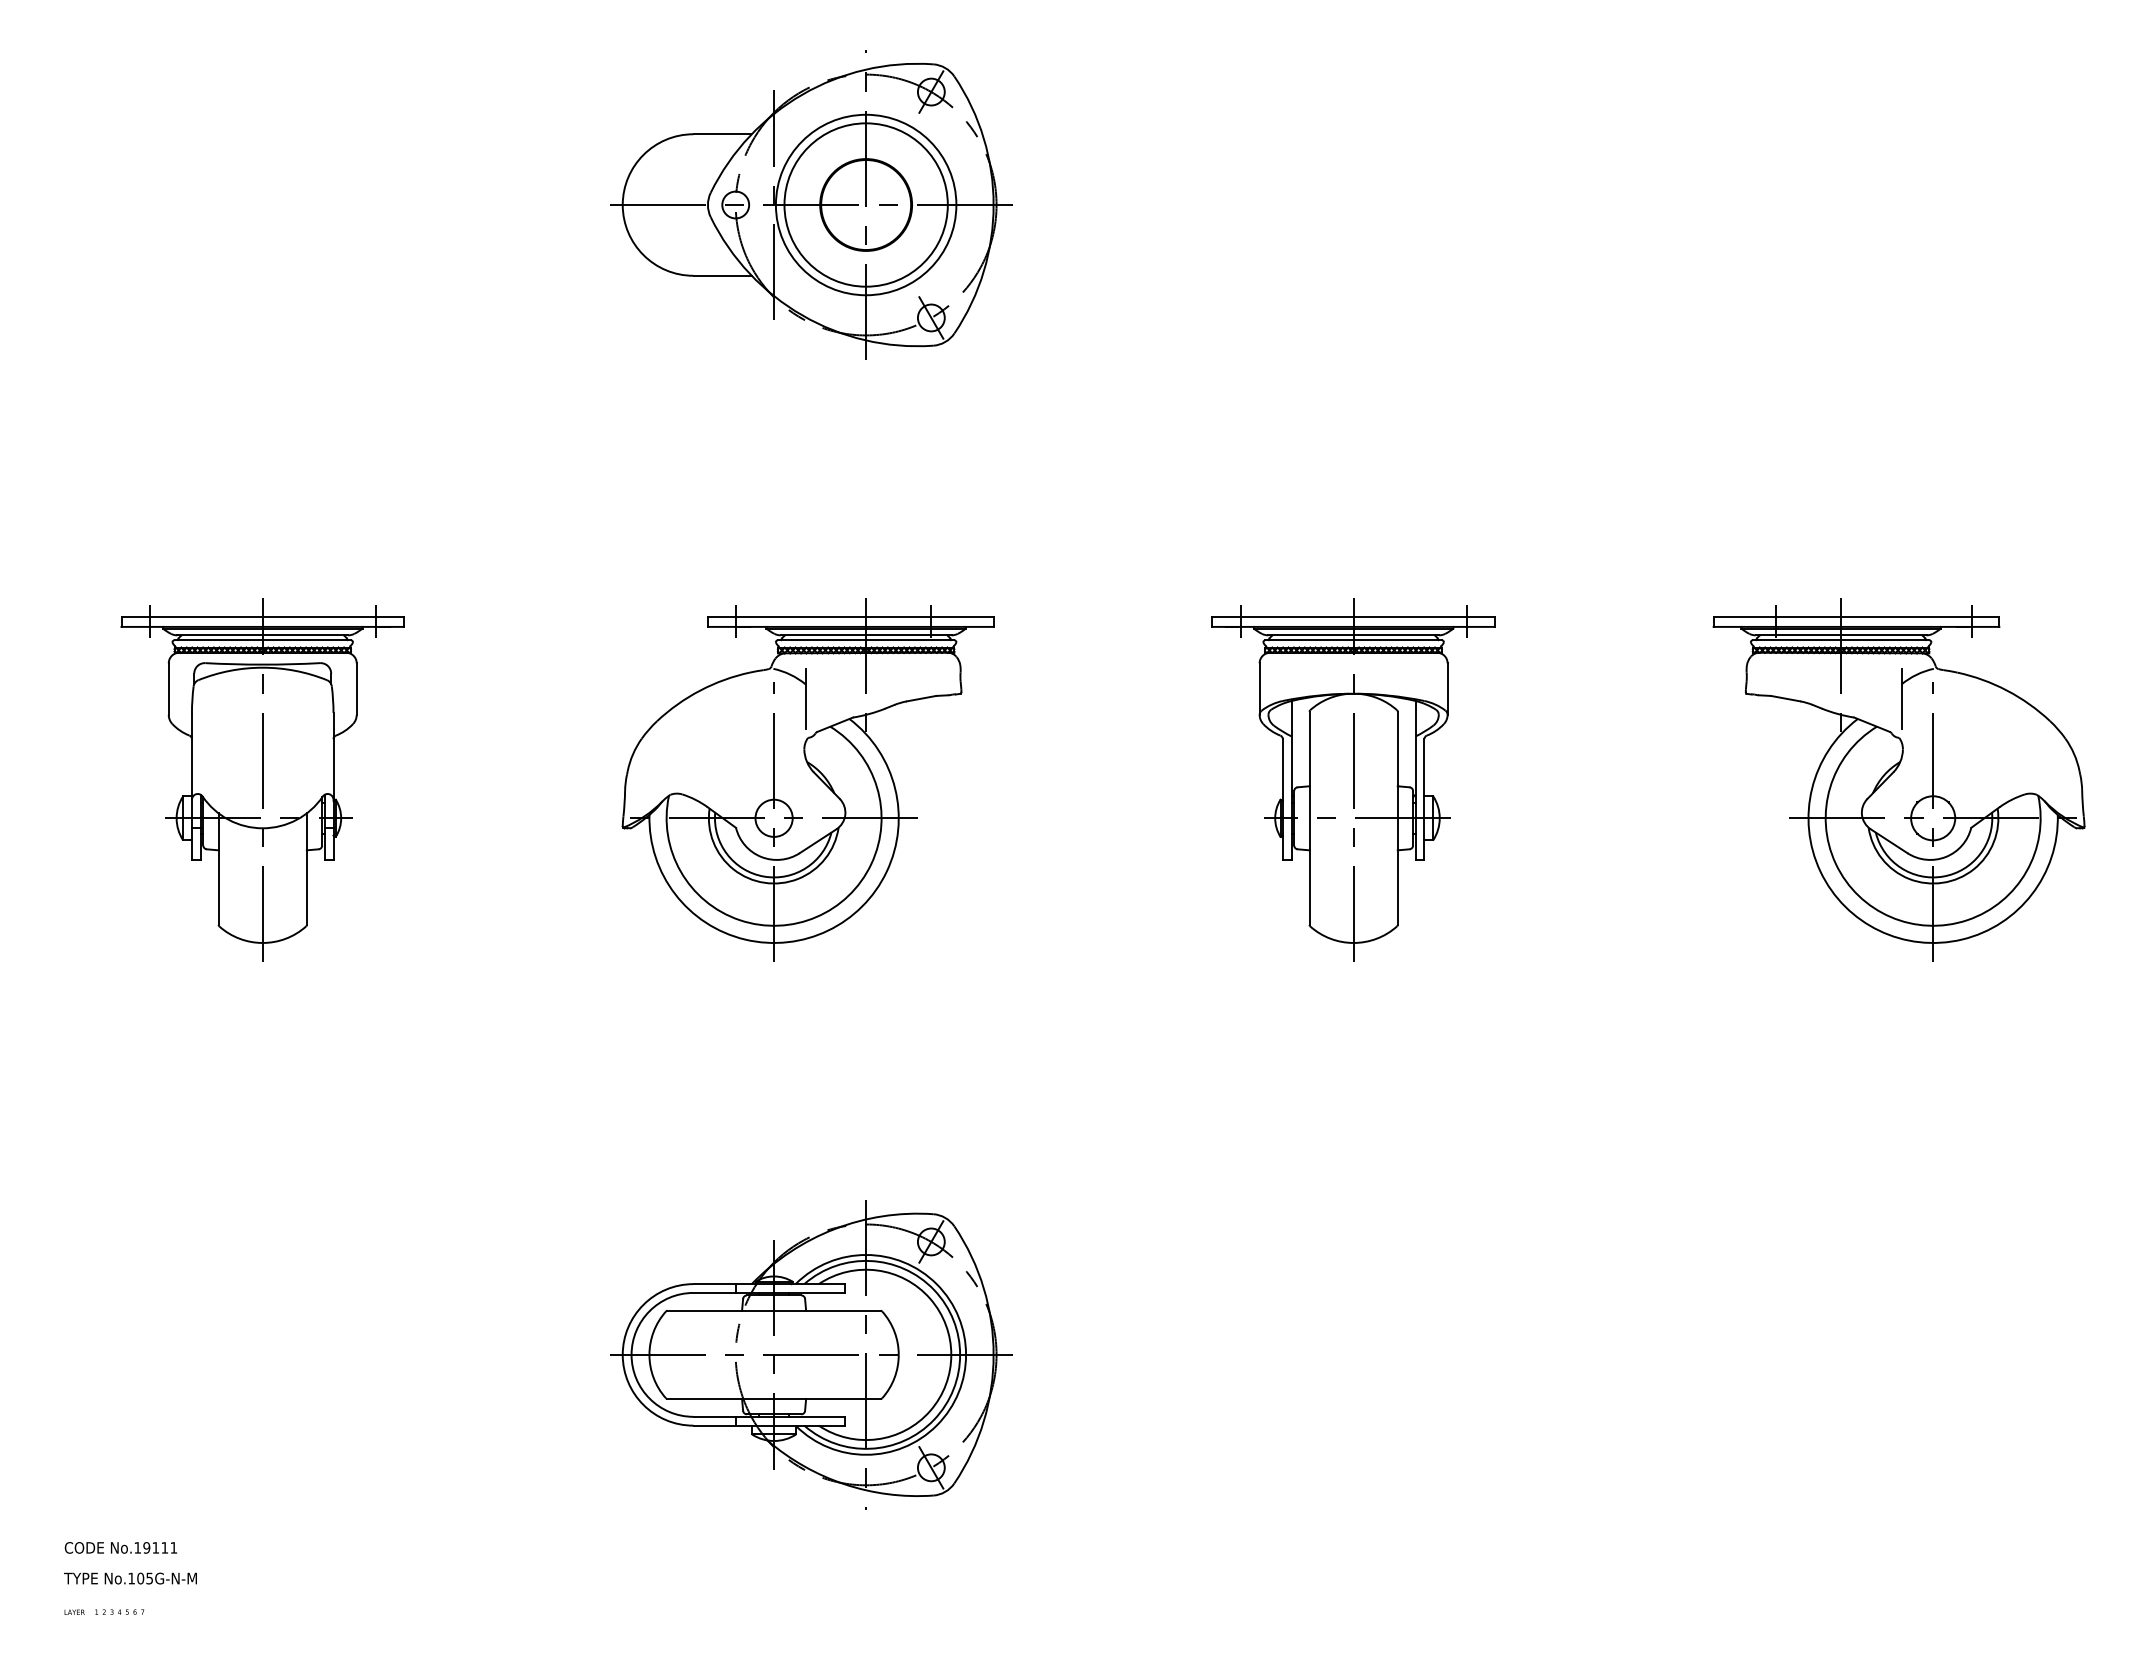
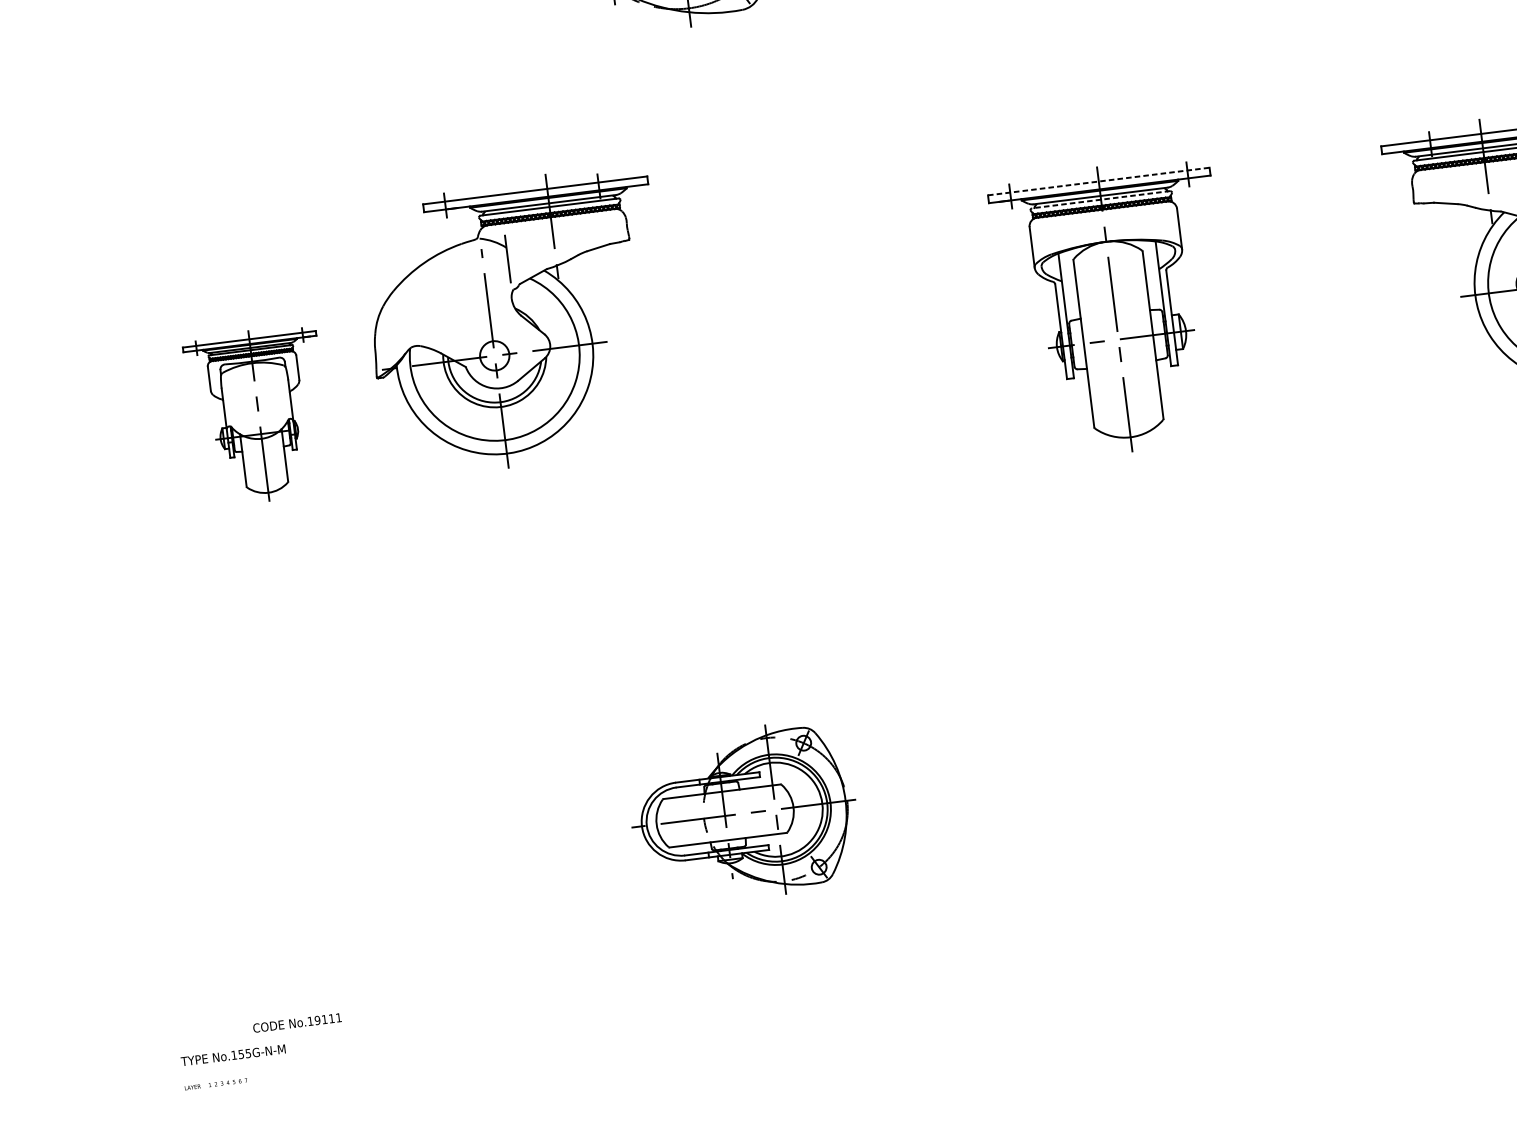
line: (1354, 616) -> (1099, 181), solid -> dashed
line: (1353, 640) -> (1101, 200), solid -> dashed
part: (262, 779) -> (258, 415), size x0.6
part: (807, 779) -> (517, 322), moved
part: (811, 1354) -> (745, 813), size x0.7
text: (120, 1547) -> (296, 1022), moved
text: (140, 1578) -> (241, 1054), No.105G-N-M -> No.155G-N-M

